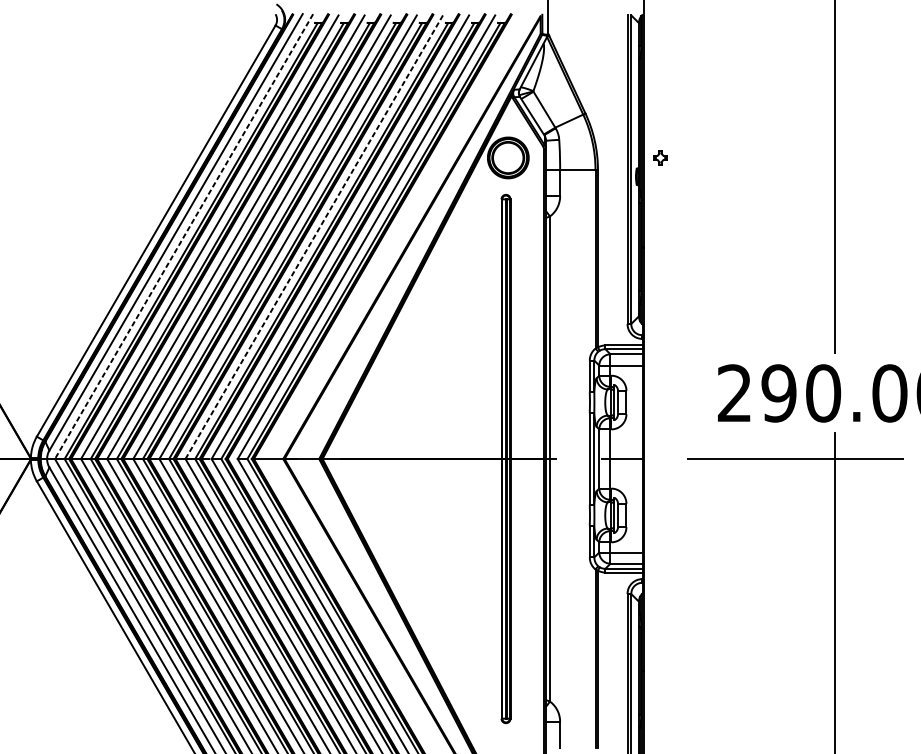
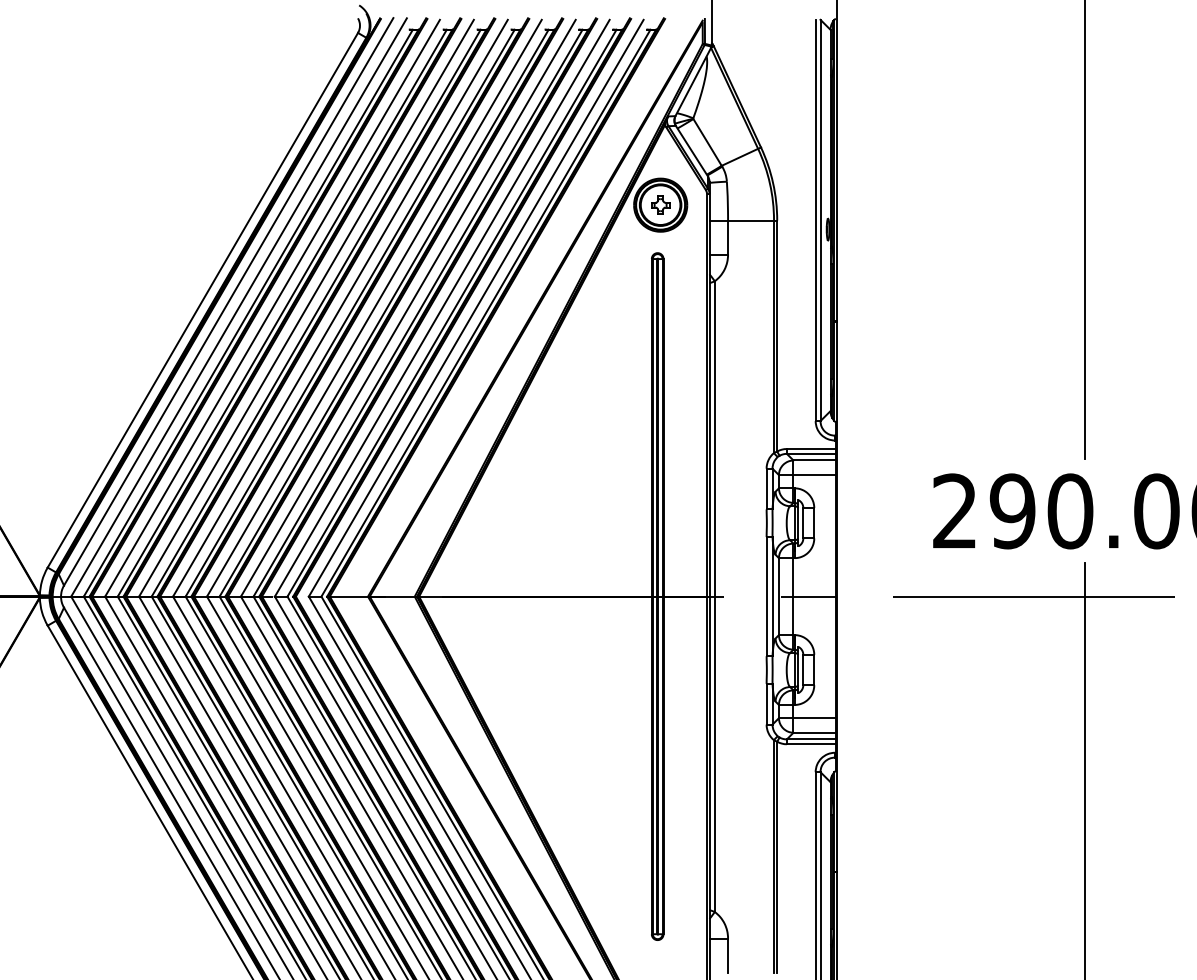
part: (660, 157) -> (660, 204), moved
line: (183, 236) -> (238, 307), dashed -> solid
line: (314, 236) -> (408, 307), dashed -> solid

